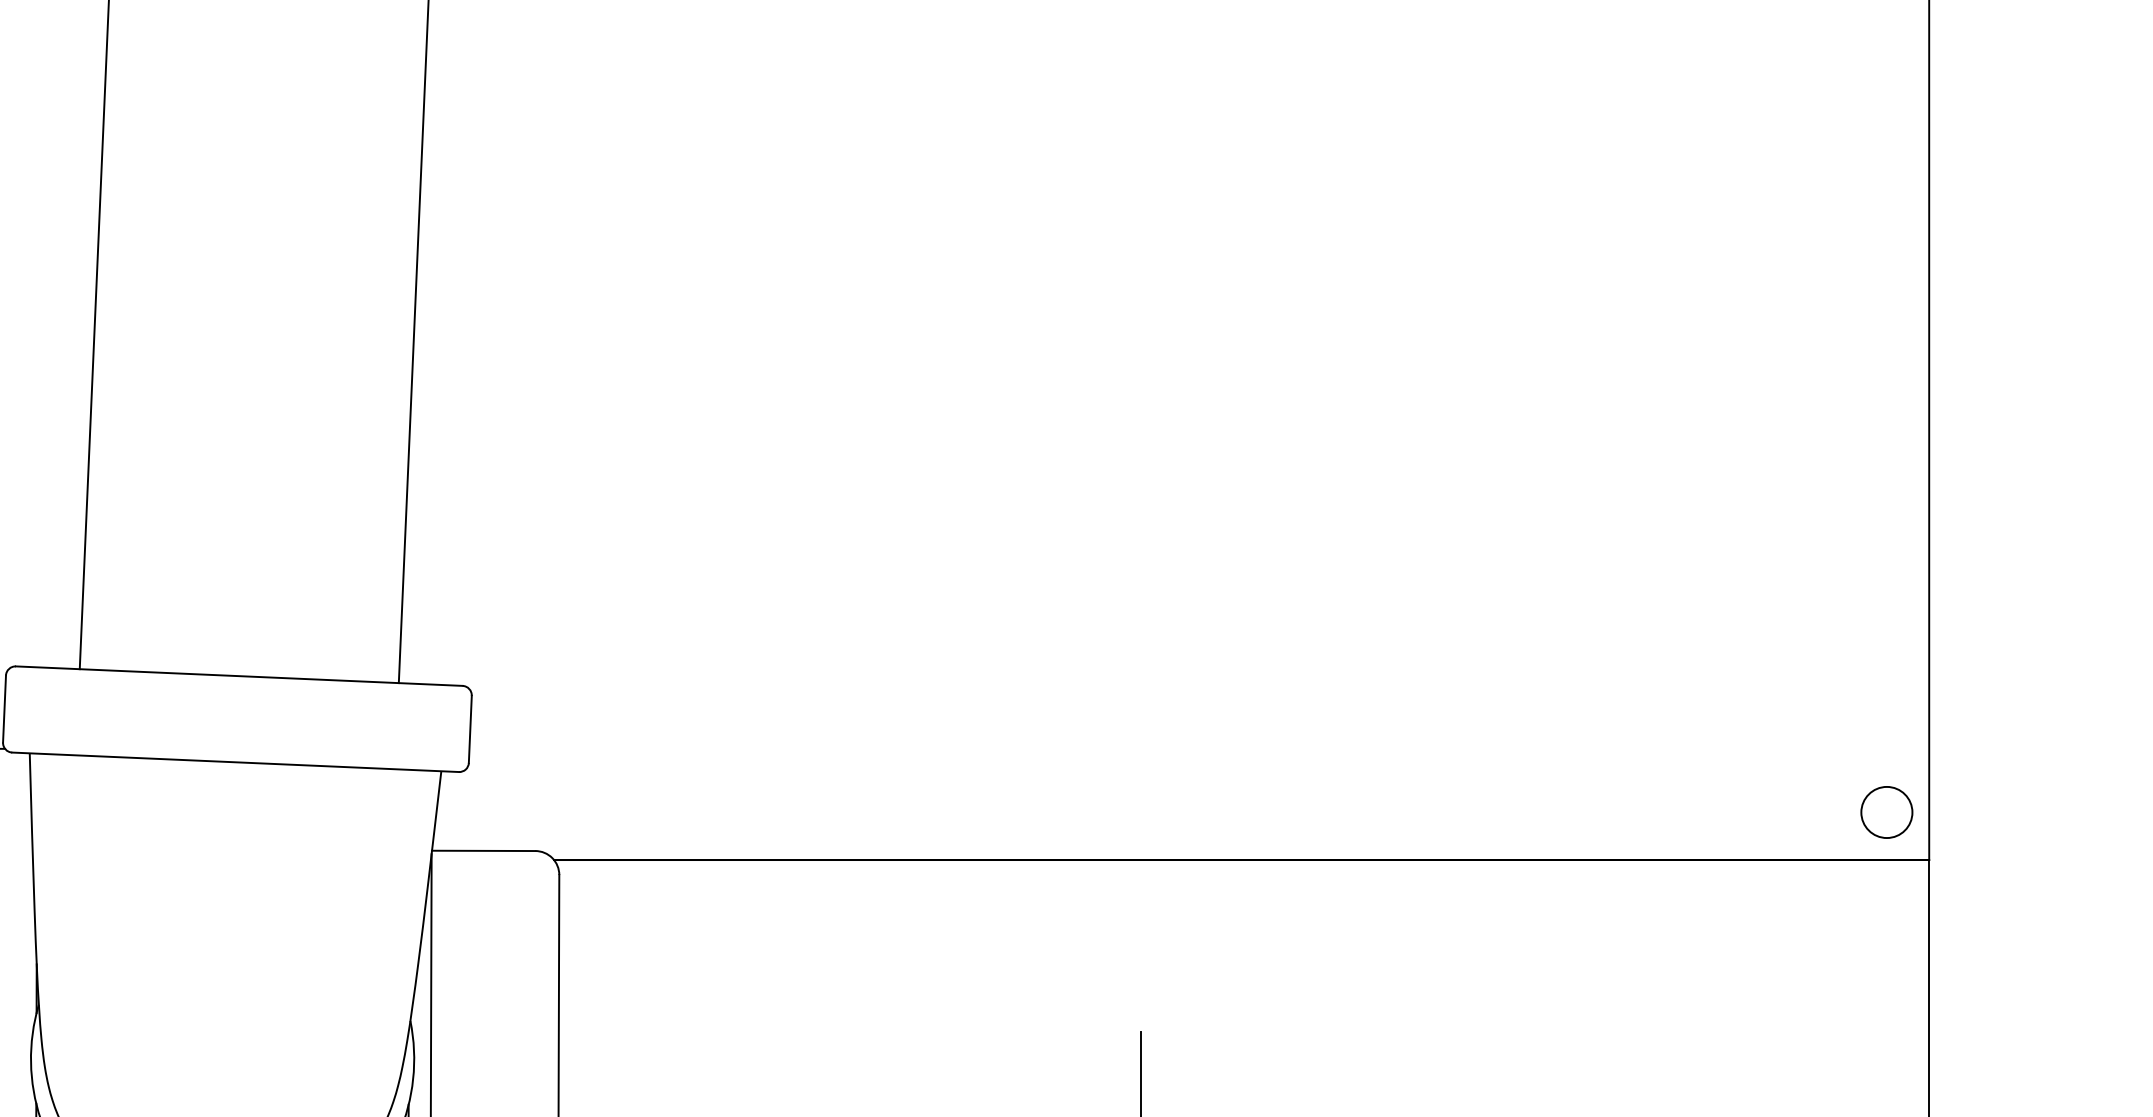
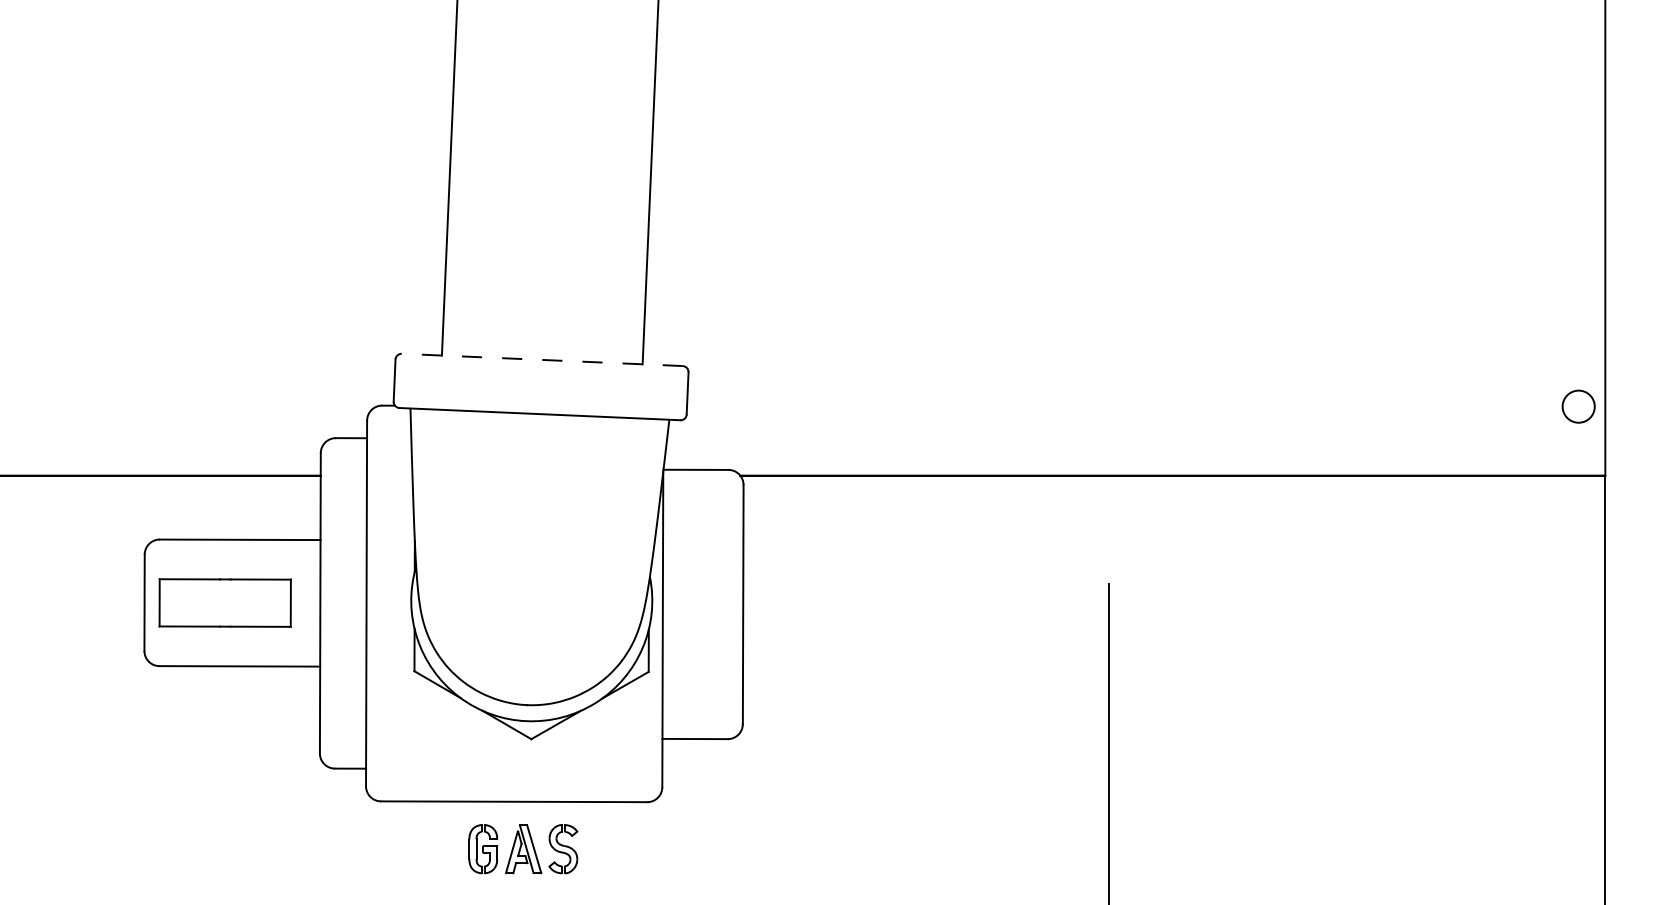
line: (239, 675) -> (542, 359), solid -> dashed
circle: (1886, 812) -> (1578, 406), moved

